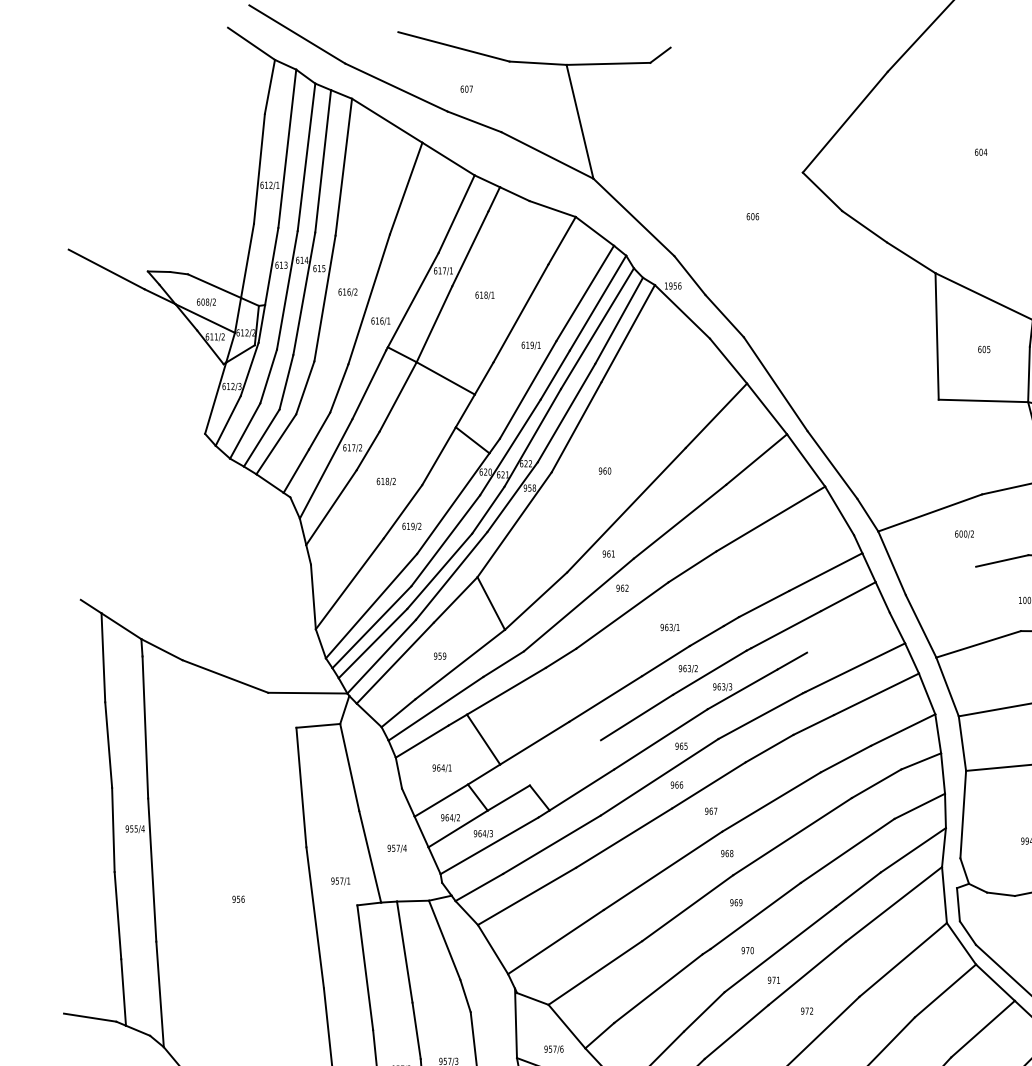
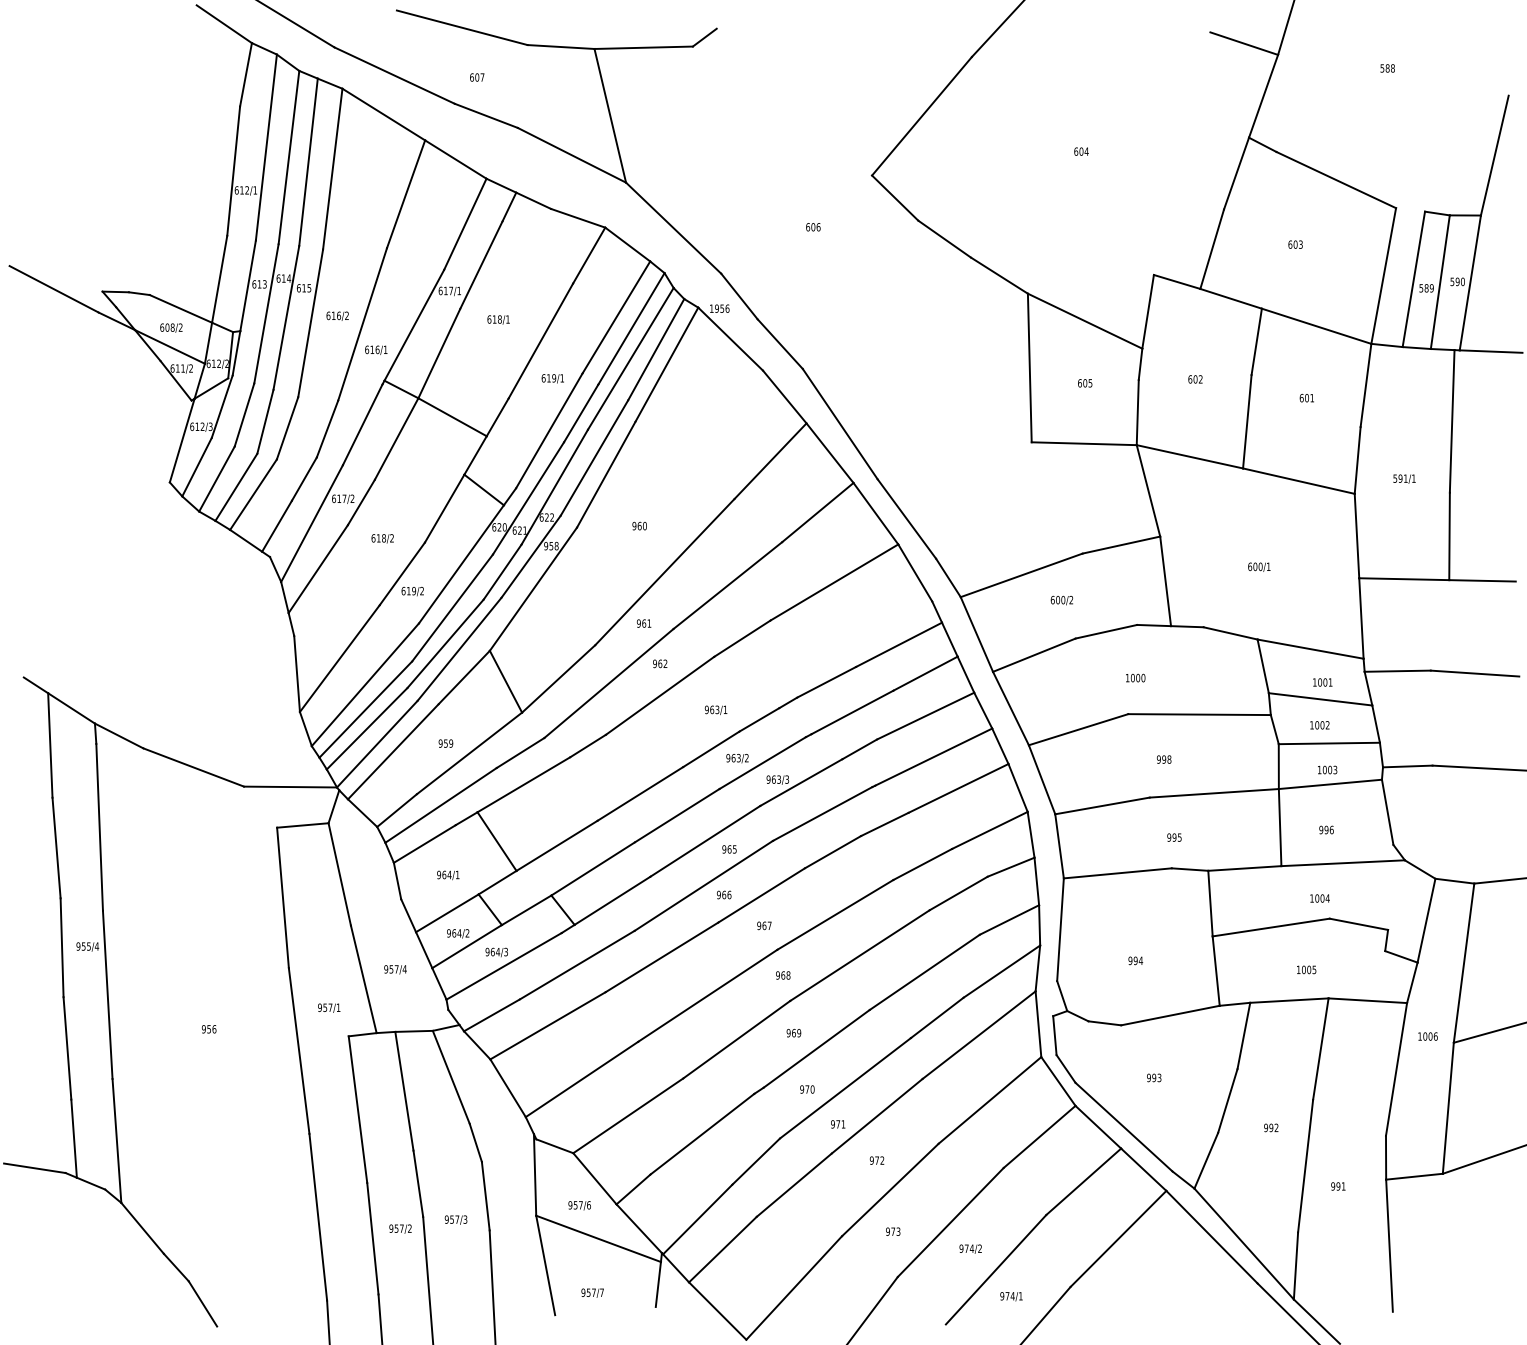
line: (941, 580) -> (1034, 654), added
line: (848, 632) -> (925, 715), added
line: (564, 762) -> (592, 868), added

